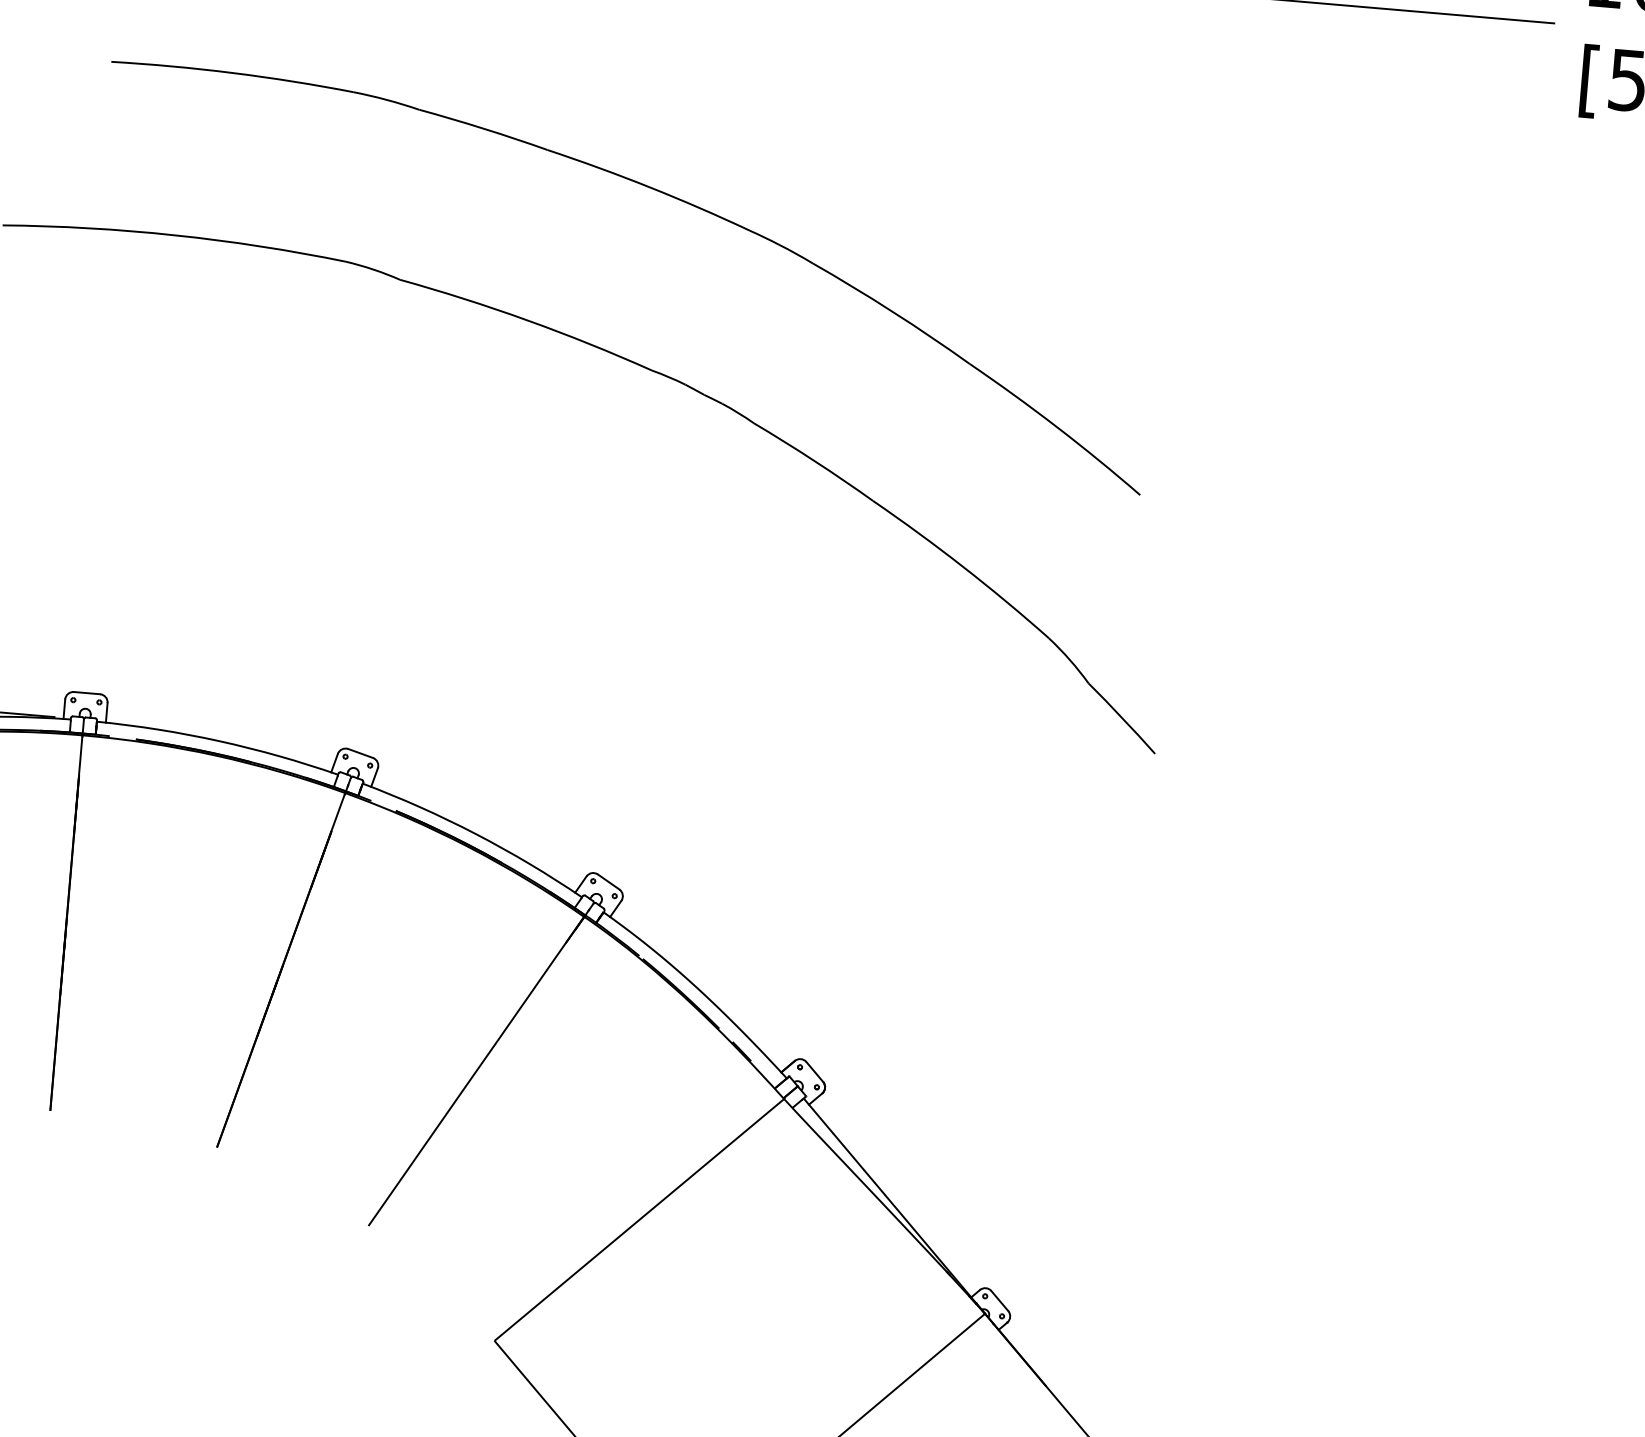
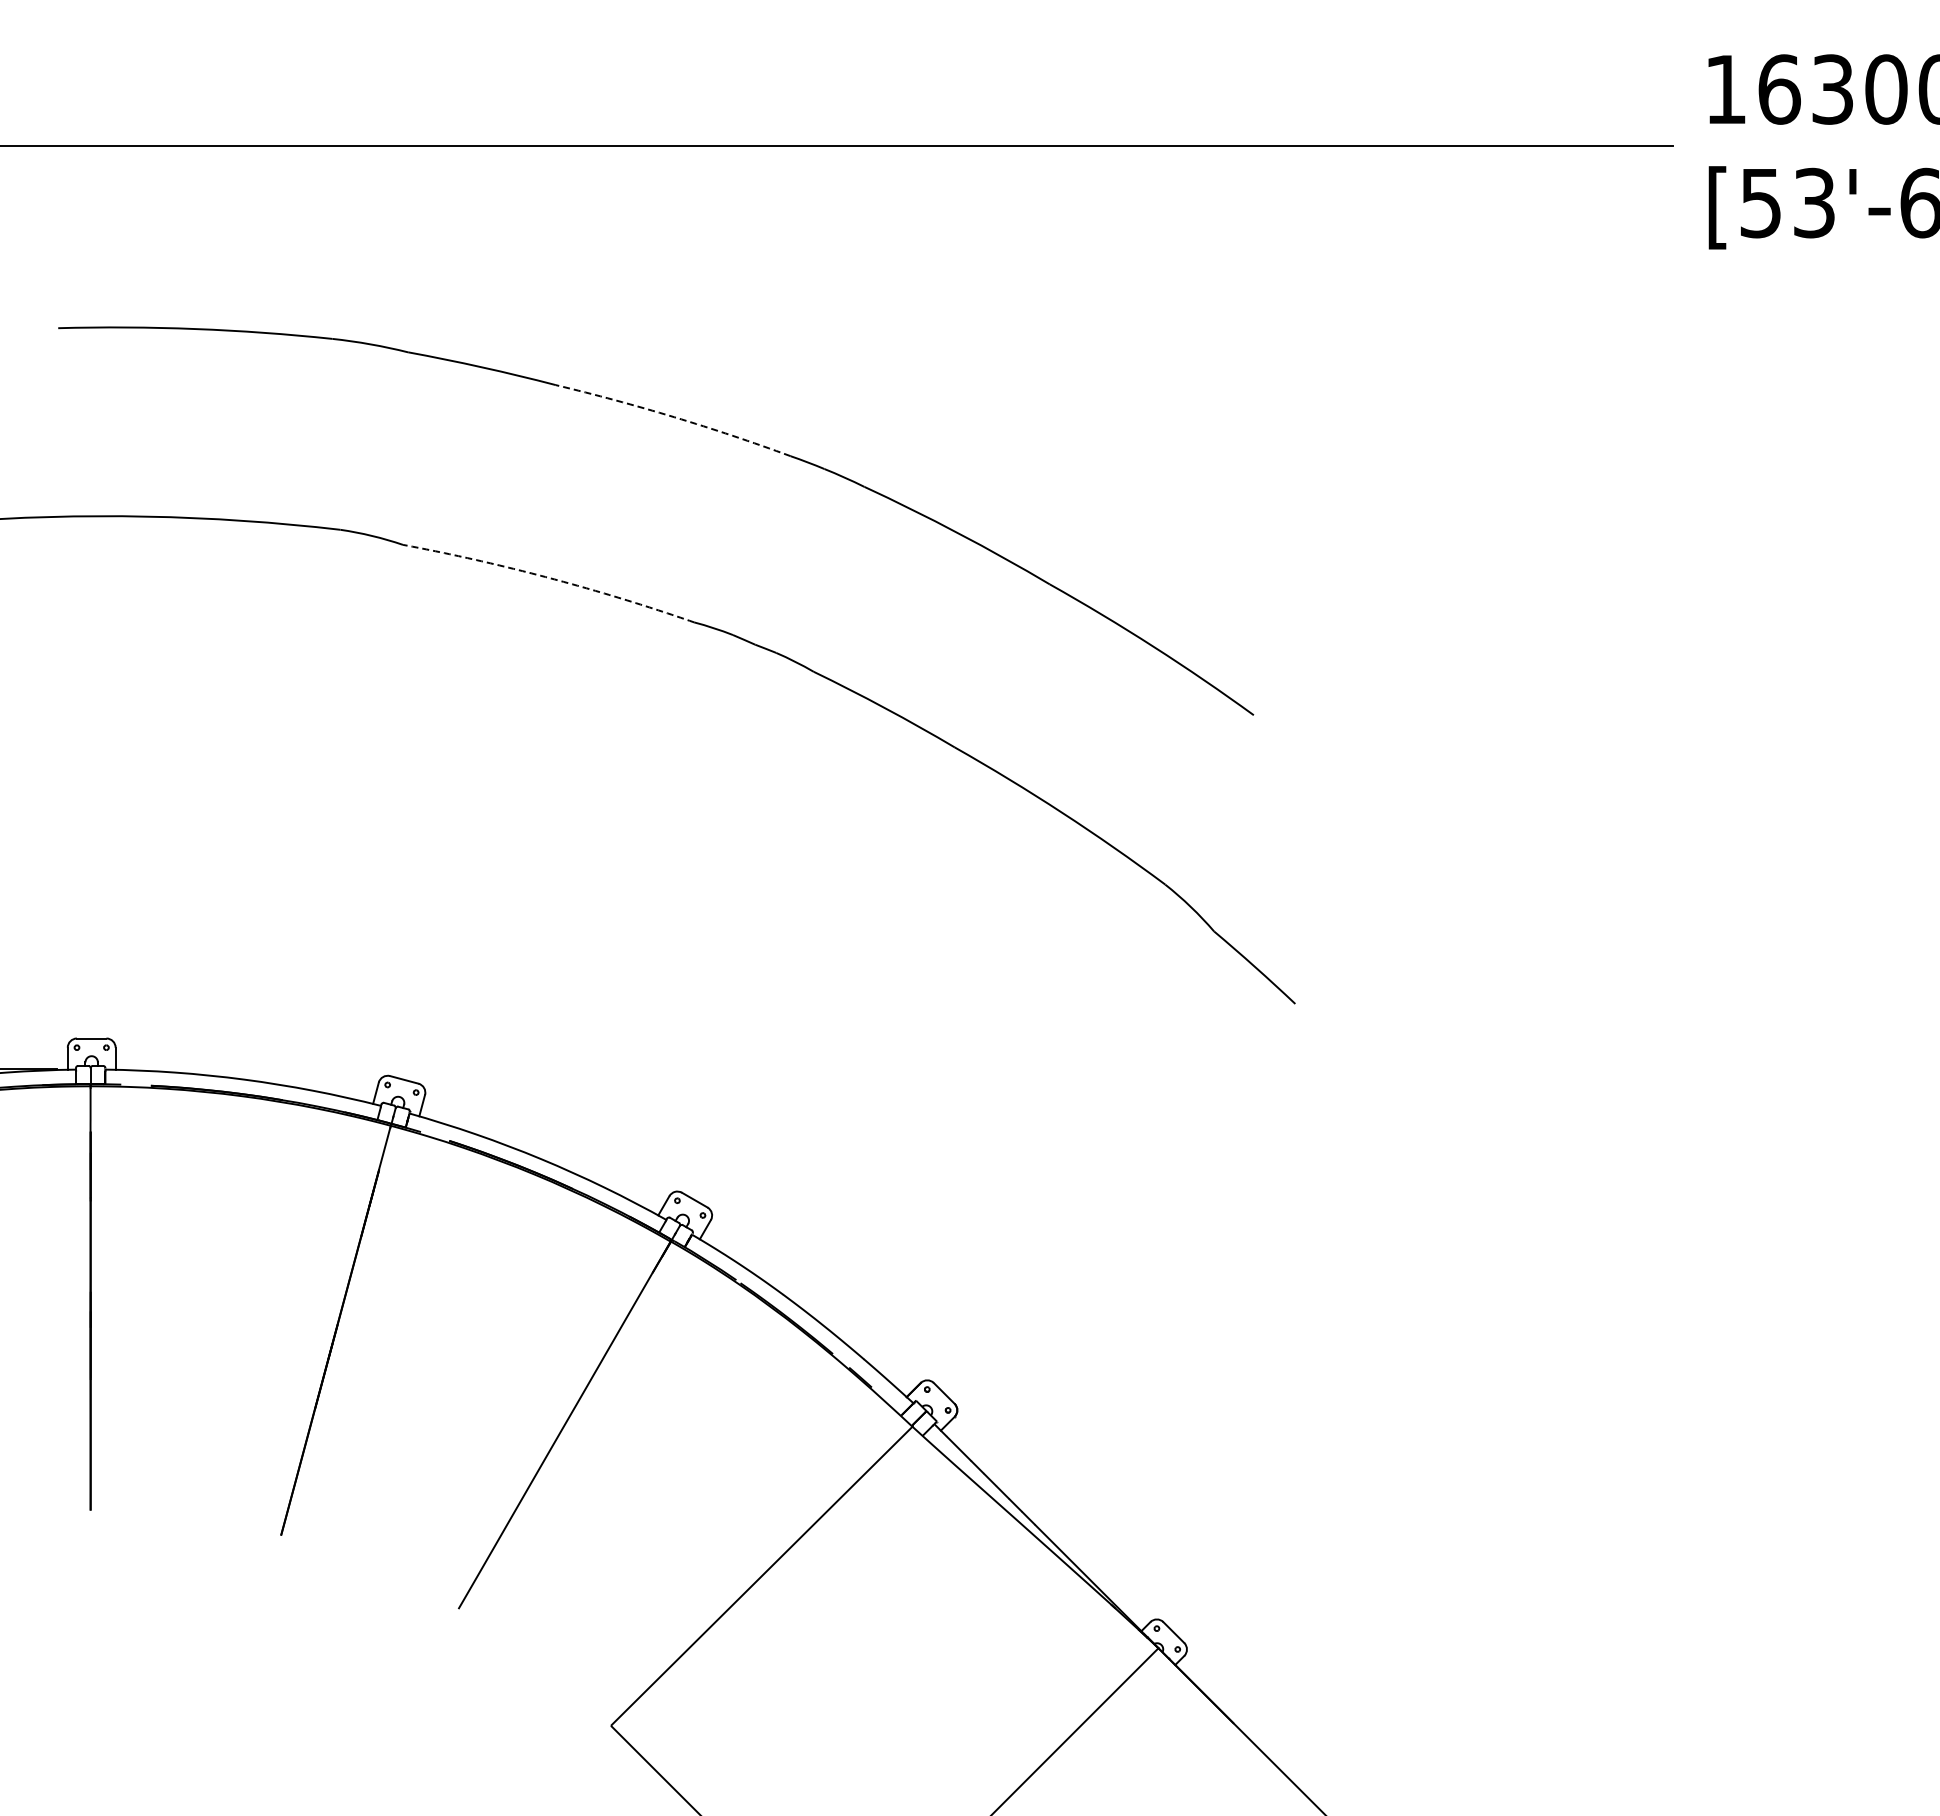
arc: (650, 187) -> (674, 417), solid -> dashed
arc: (528, 320) -> (550, 578), solid -> dashed

